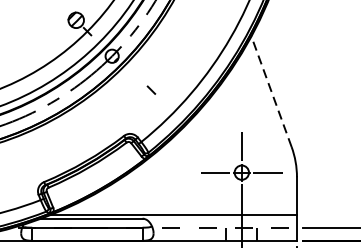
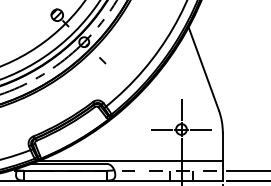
line: (151, 89) -> (102, 60), moved
line: (271, 91) -> (203, 68), dashed -> solid

